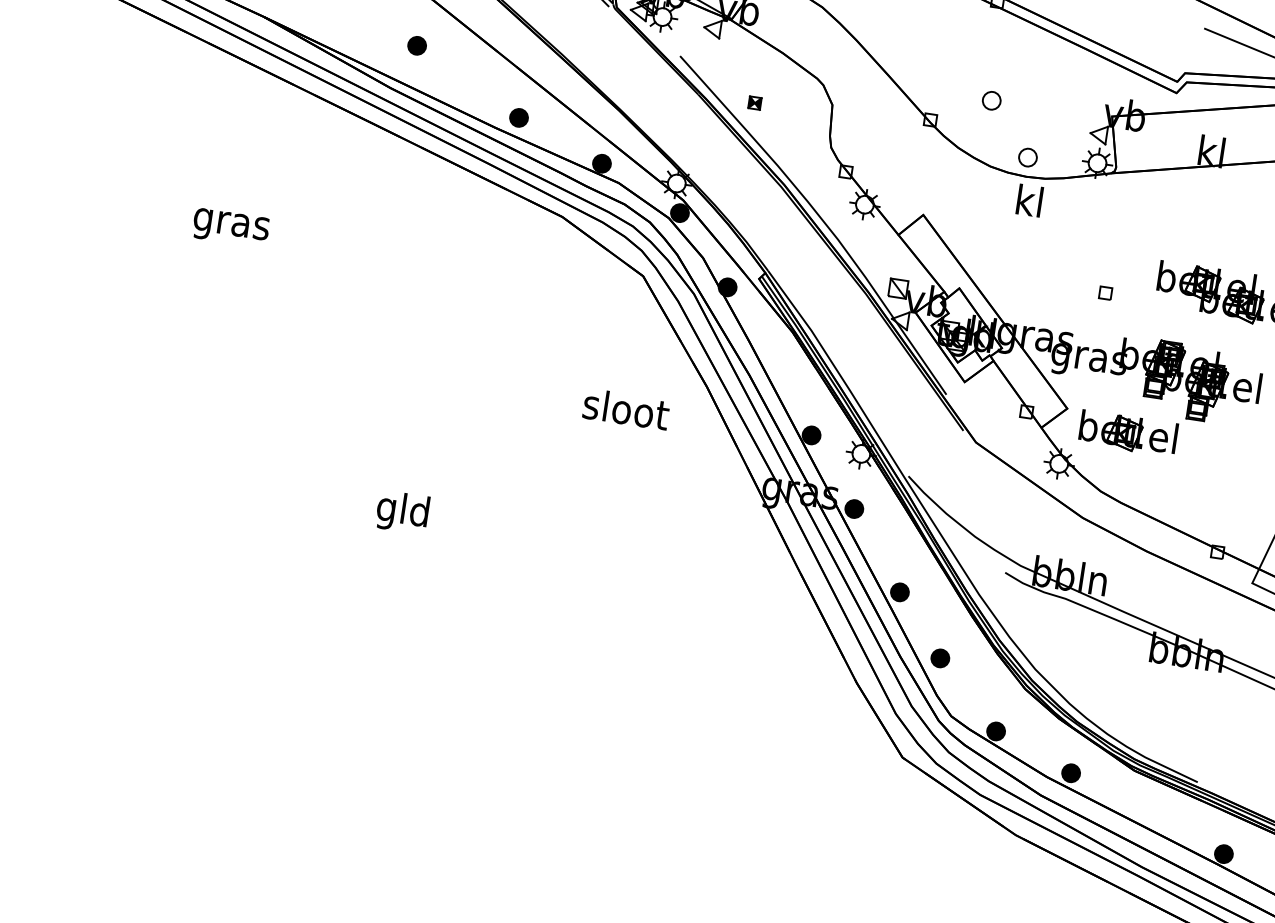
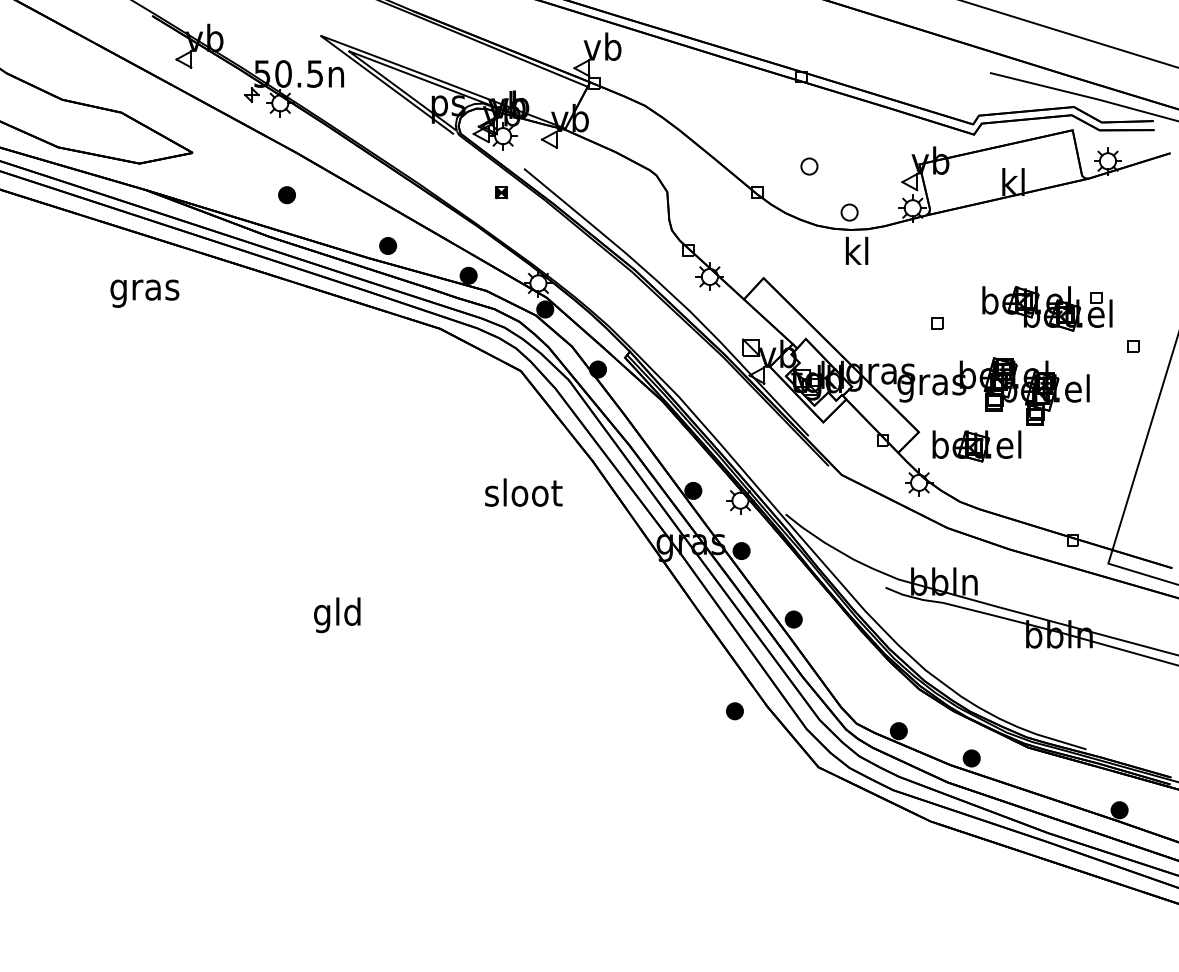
part: (754, 102) -> (501, 192), moved
text: (230, 227) -> (144, 293), moved
part: (939, 658) -> (734, 711), moved

